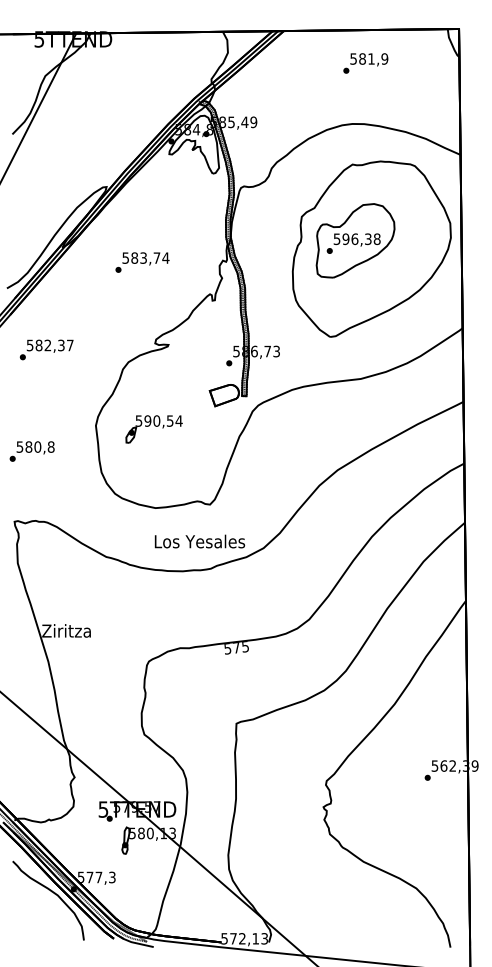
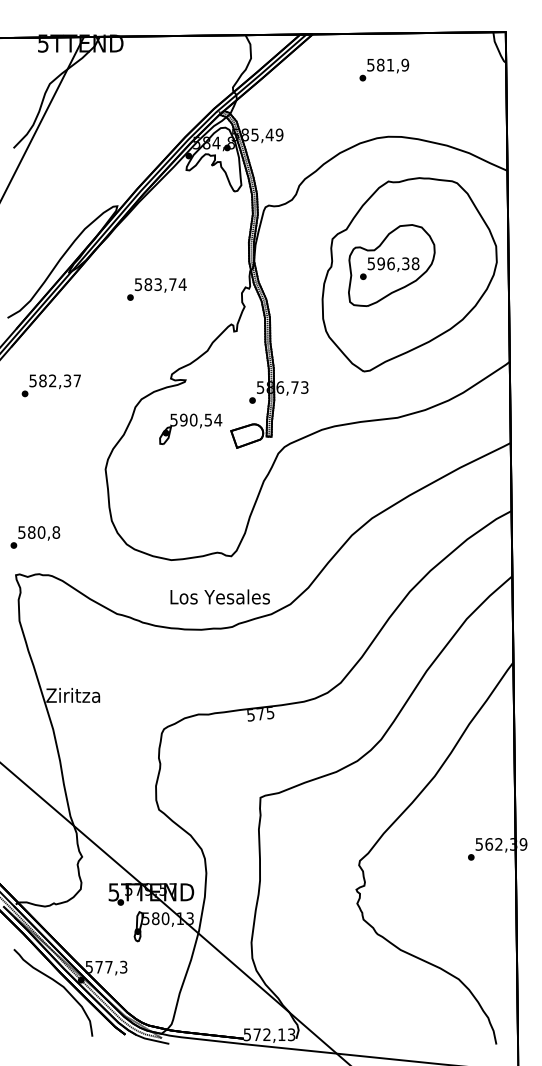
text: (365, 63) -> (383, 70), moved
part: (153, 429) -> (189, 429), moved
text: (31, 451) -> (34, 537), moved

